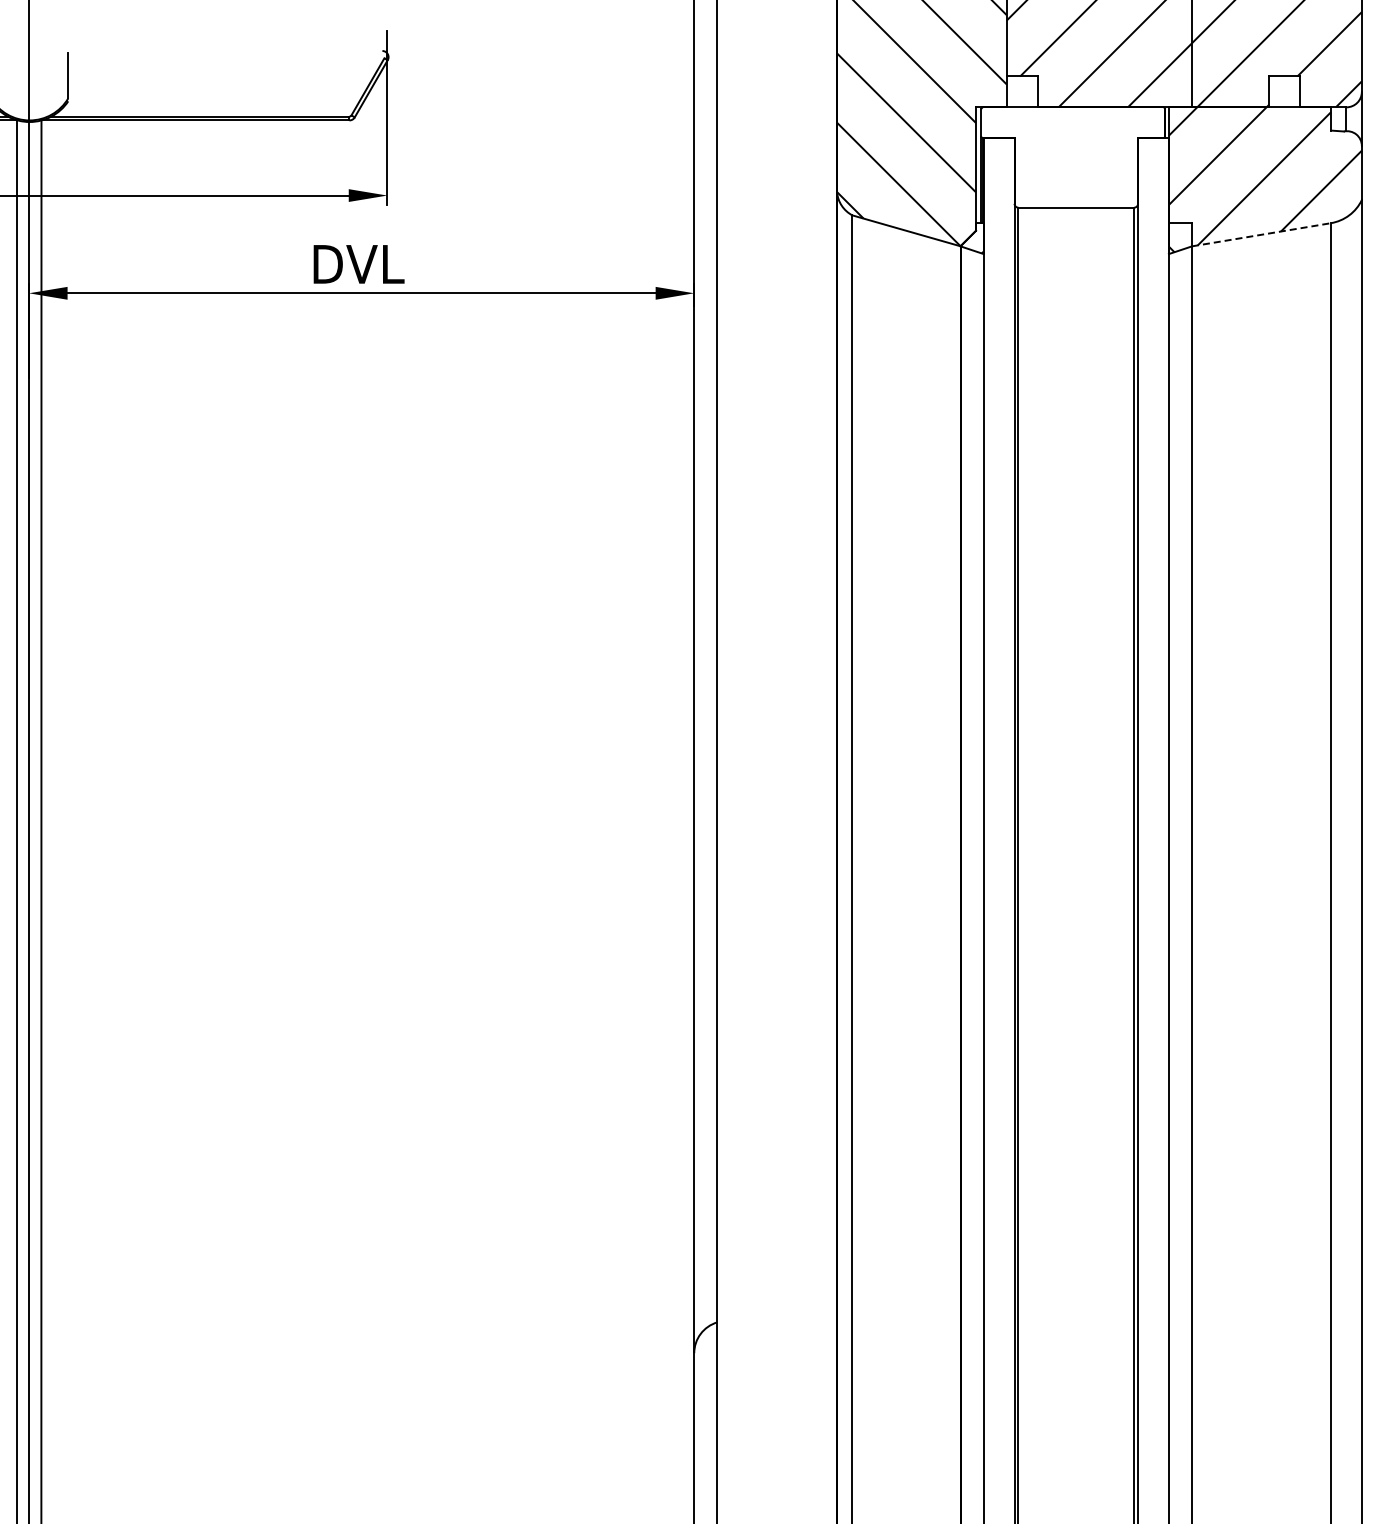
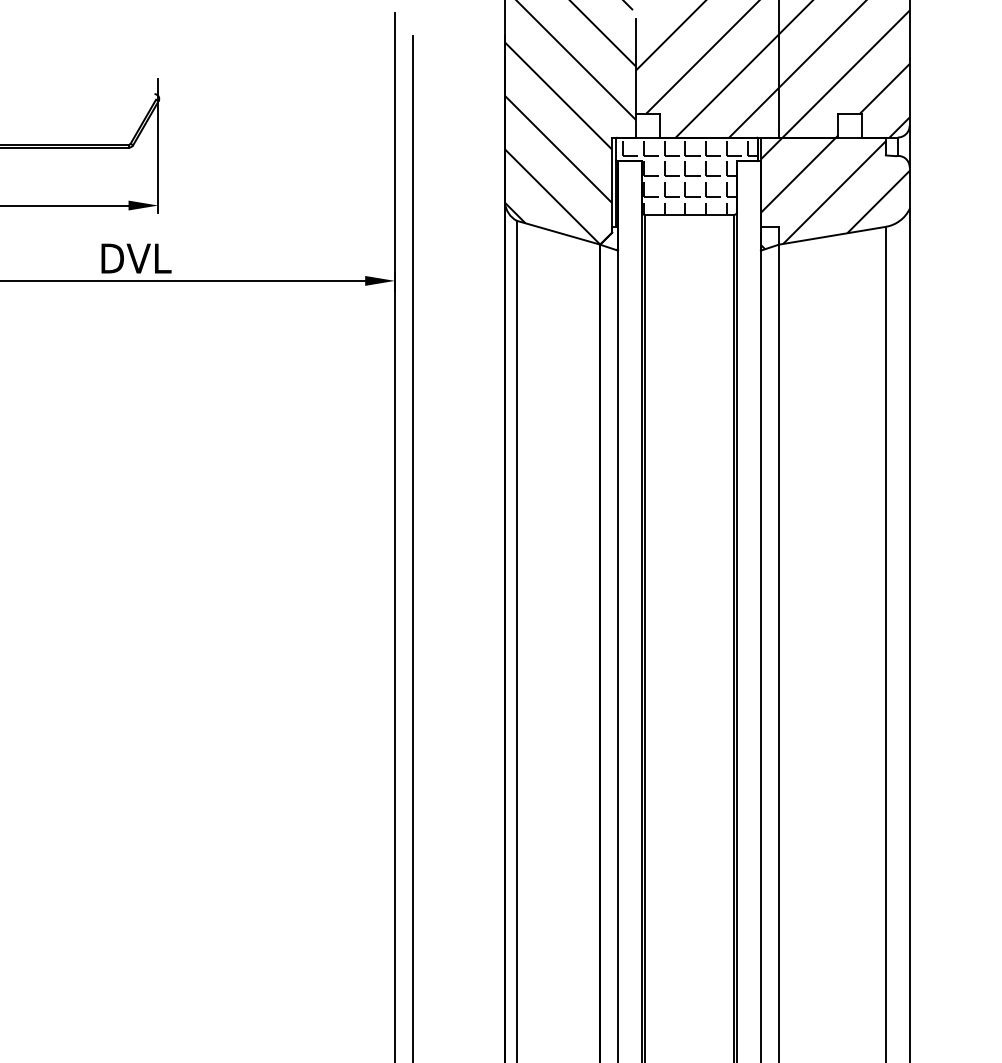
hatch: (1073, 159) -> (687, 177), added
line: (1262, 234) -> (833, 235), dashed -> solid

